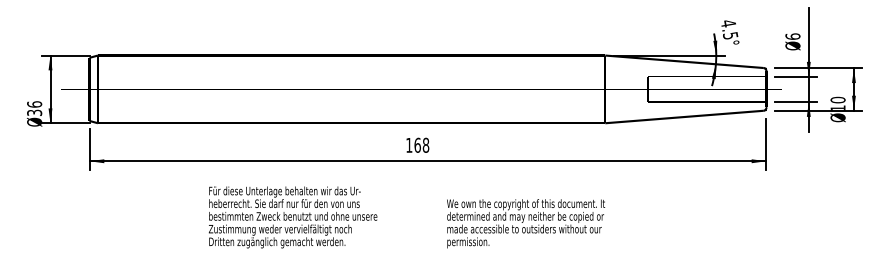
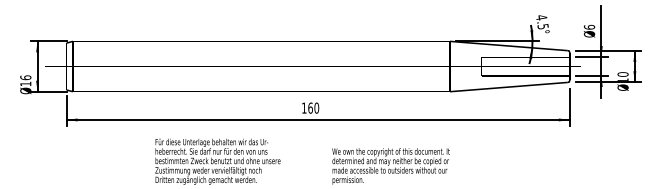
text: (34, 112) -> (25, 83), 36 -> 16
text: (425, 145) -> (316, 108), 168 -> 160

